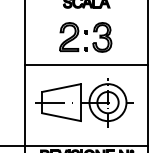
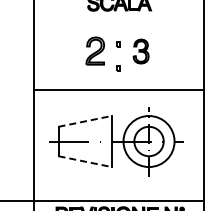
part: (68, 36) -> (94, 50), size x0.7
part: (101, 37) -> (140, 51), size x0.6
line: (61, 88) -> (85, 121), solid -> dashed
line: (61, 117) -> (85, 161), solid -> dashed

